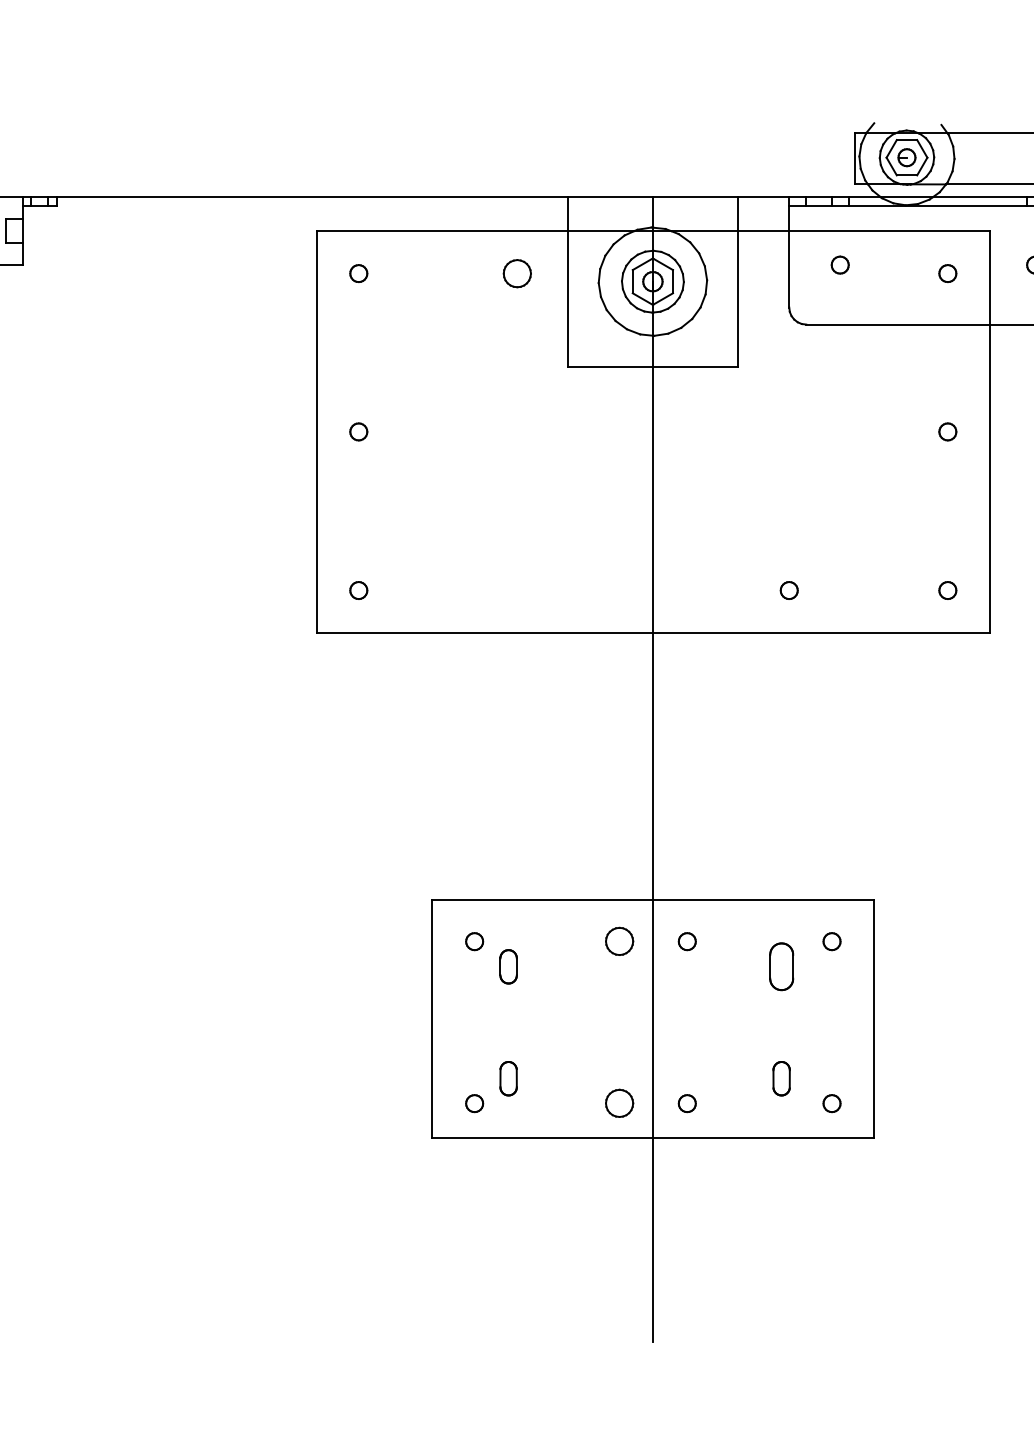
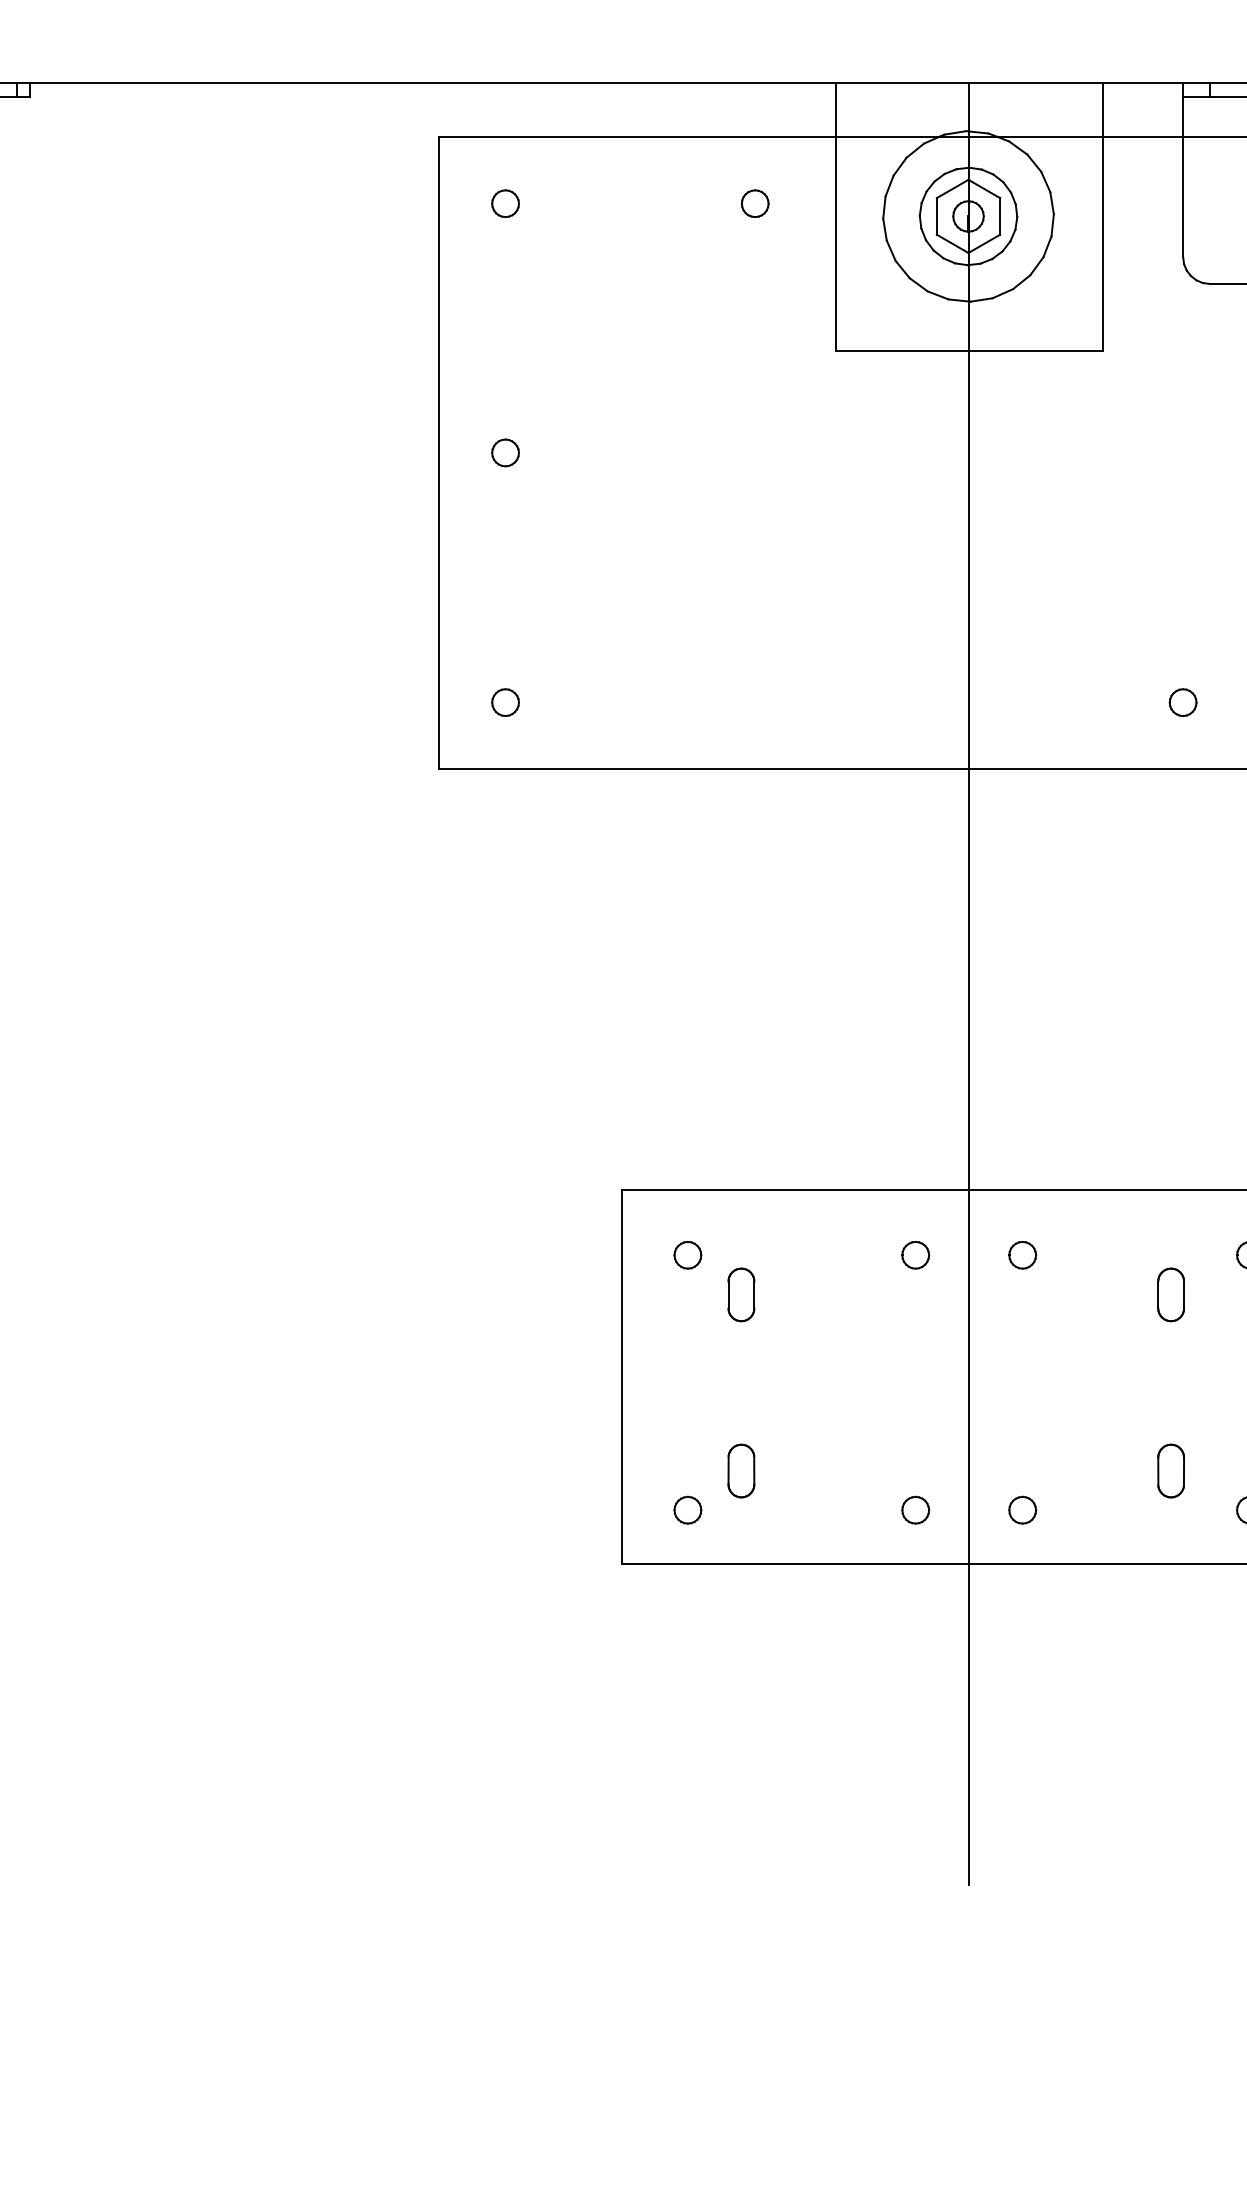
part: (517, 273) -> (755, 203), size x0.62
part: (618, 941) -> (914, 1255), size x0.62
part: (781, 966) -> (1170, 1294), size x0.71
part: (618, 1103) -> (914, 1510), size x0.62

